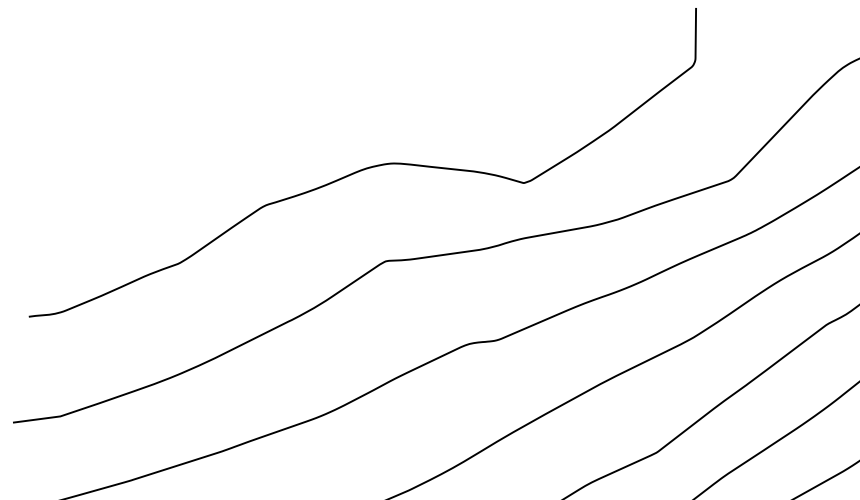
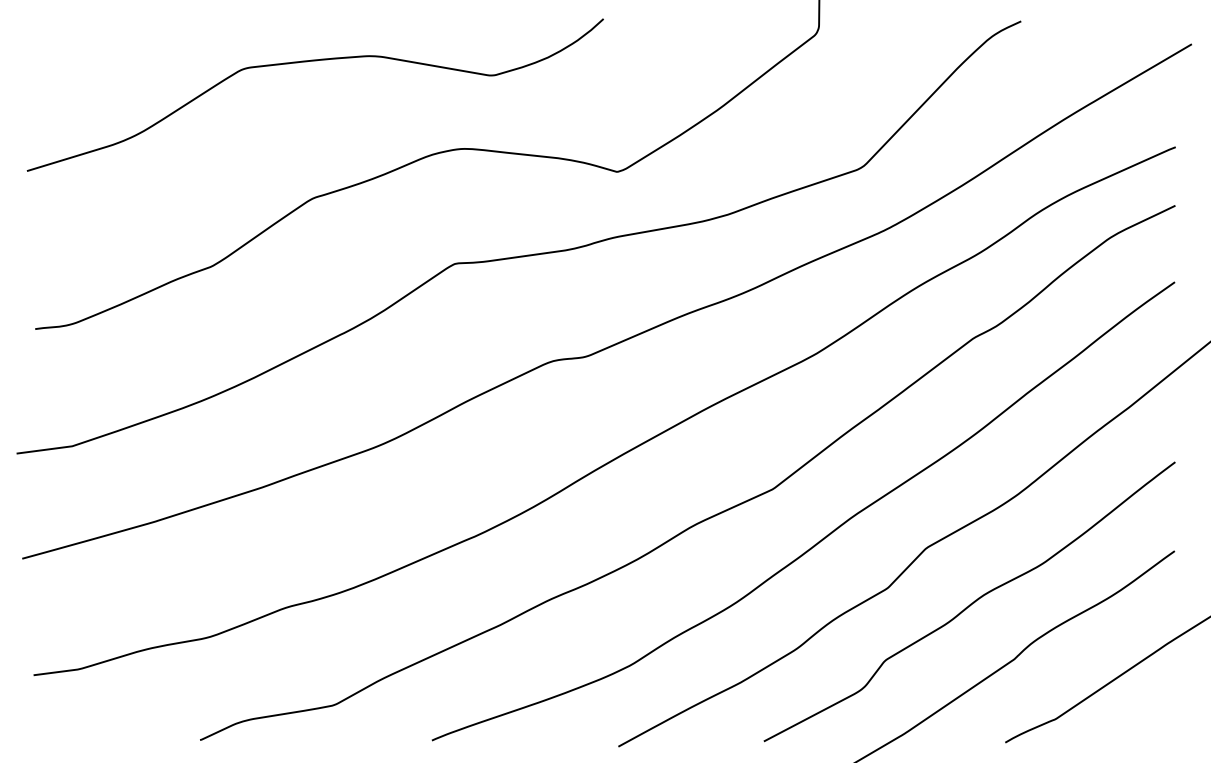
curve: (260, 90) -> (307, 62), added

